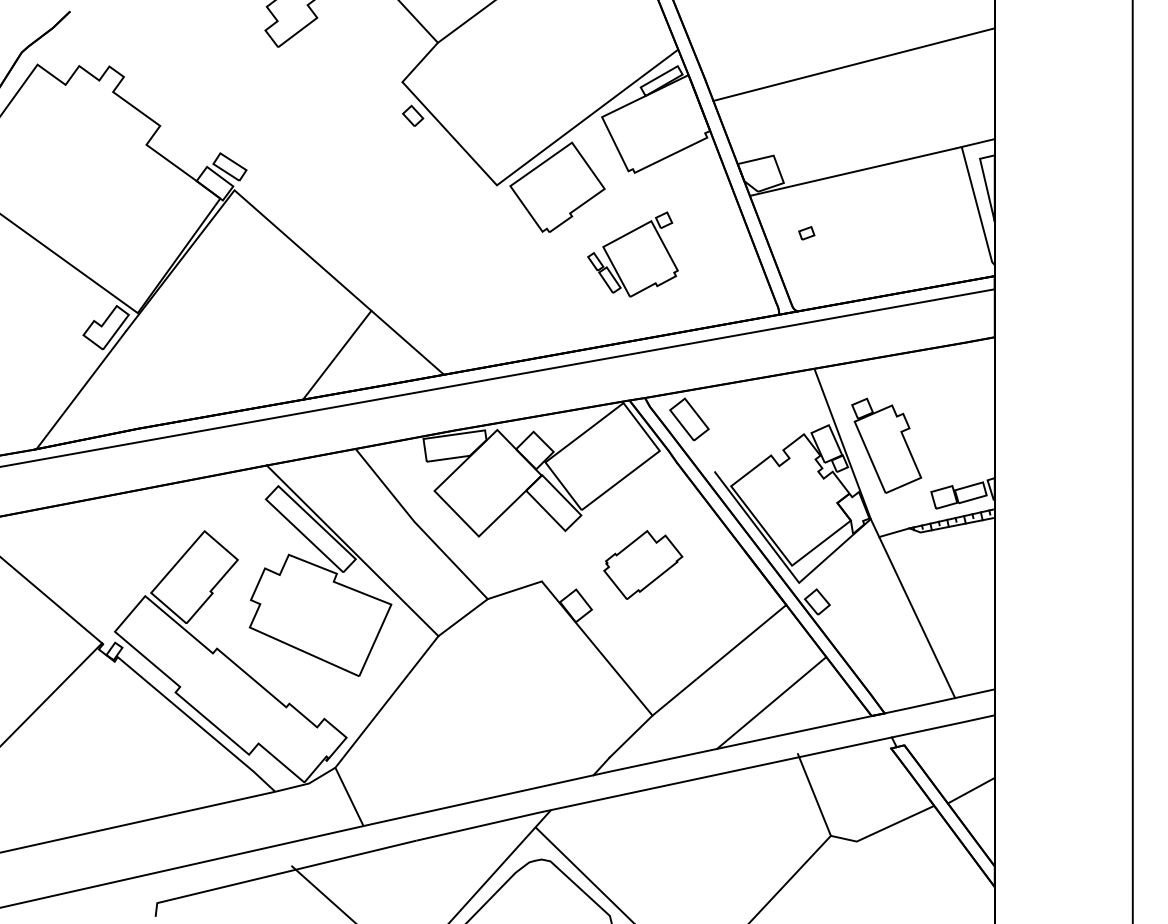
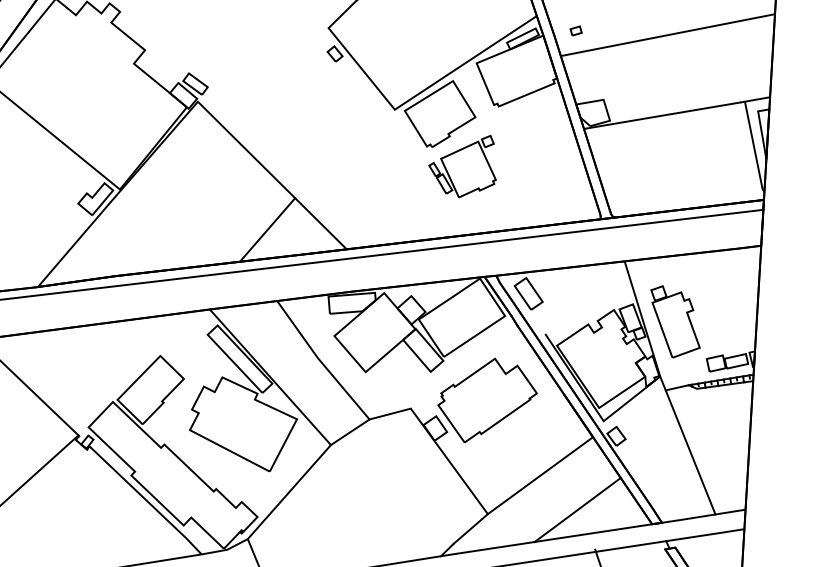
part: (806, 233) -> (575, 31), moved
part: (632, 254) -> (462, 165), moved
part: (643, 564) -> (487, 400), size x1.67

